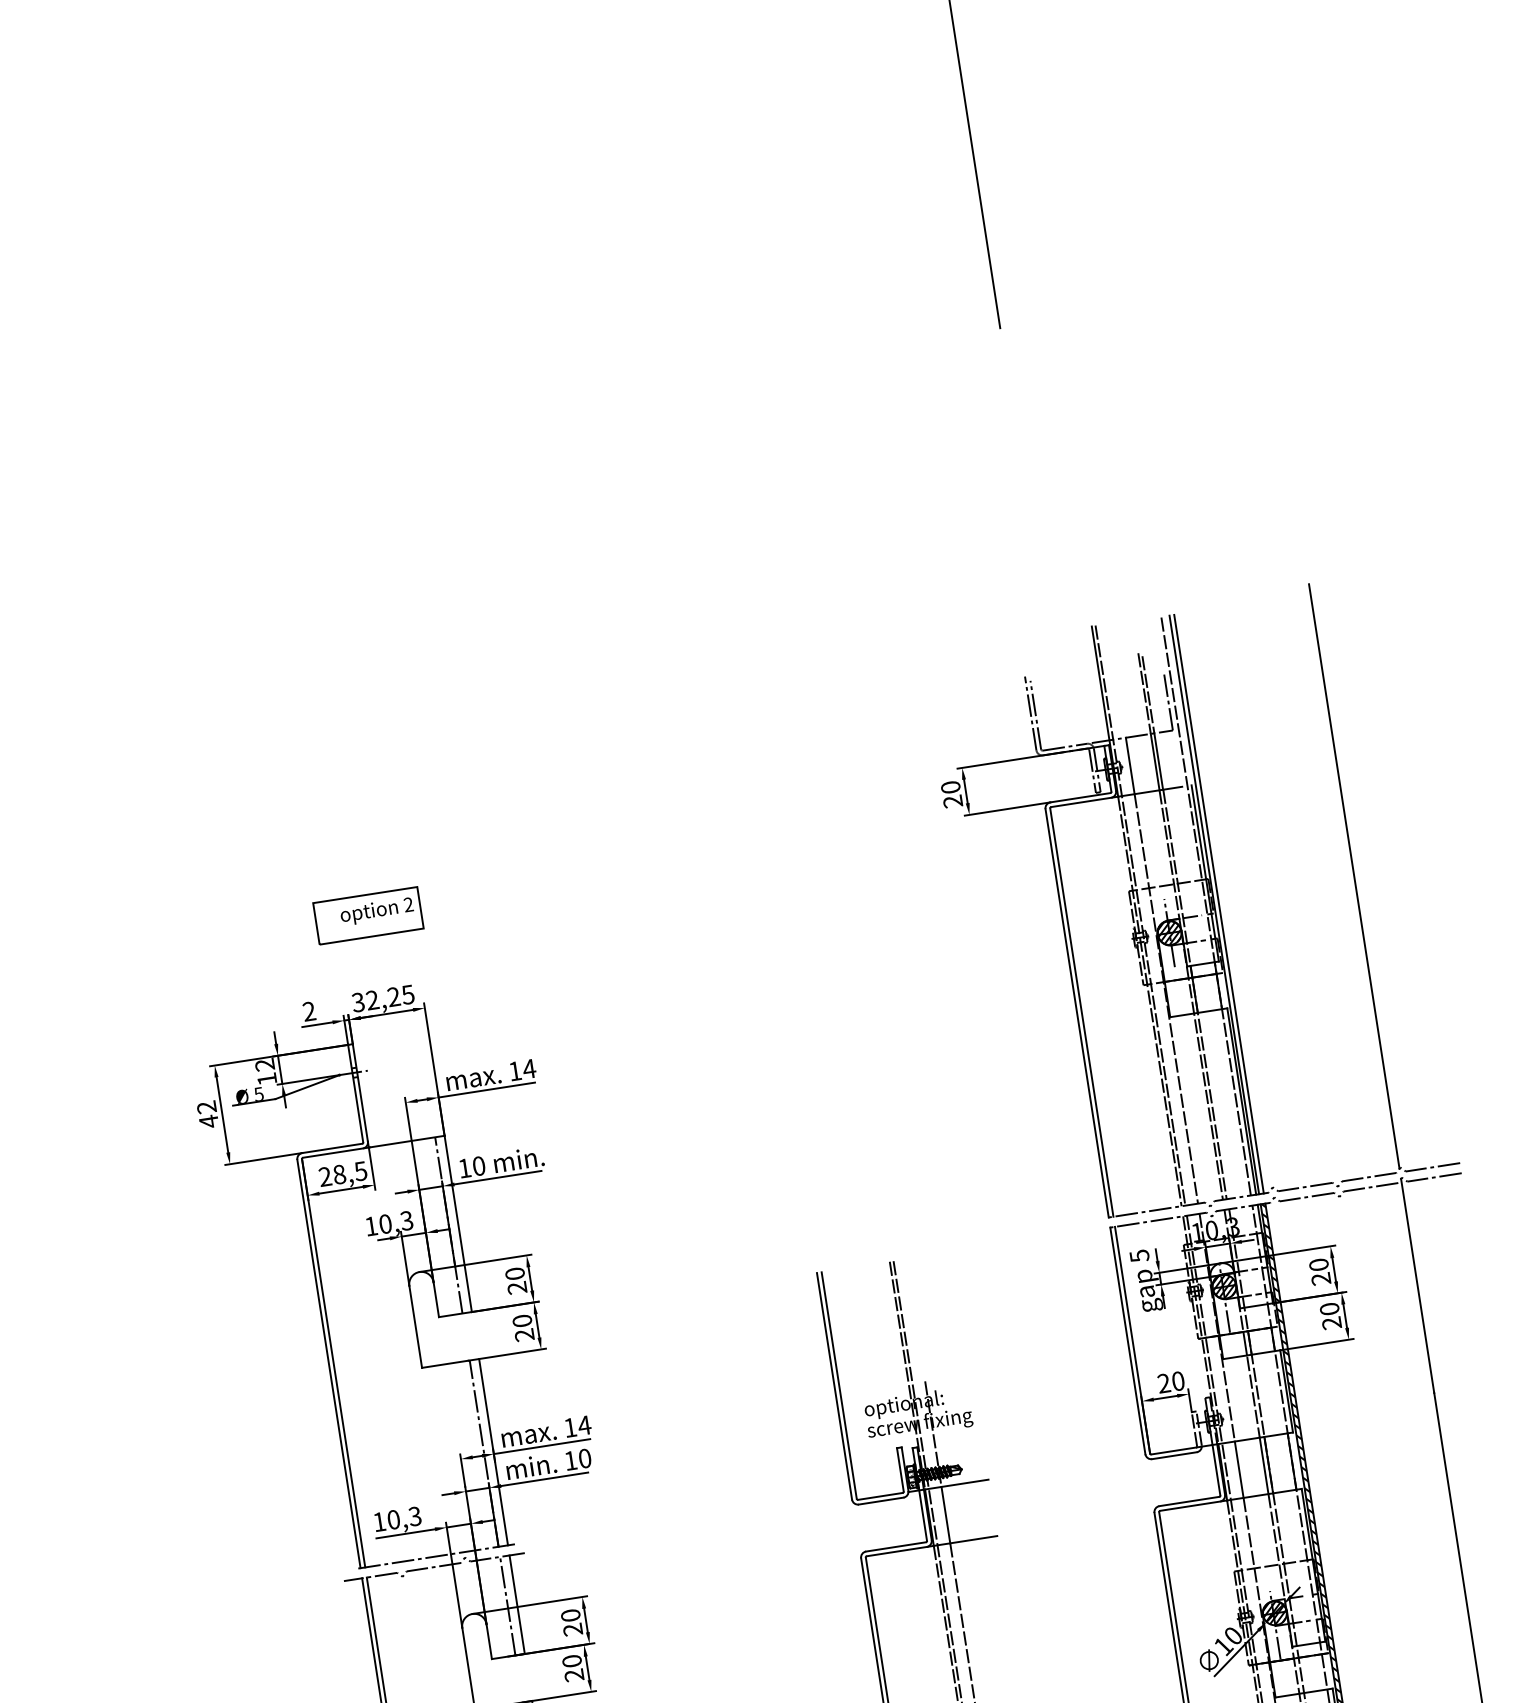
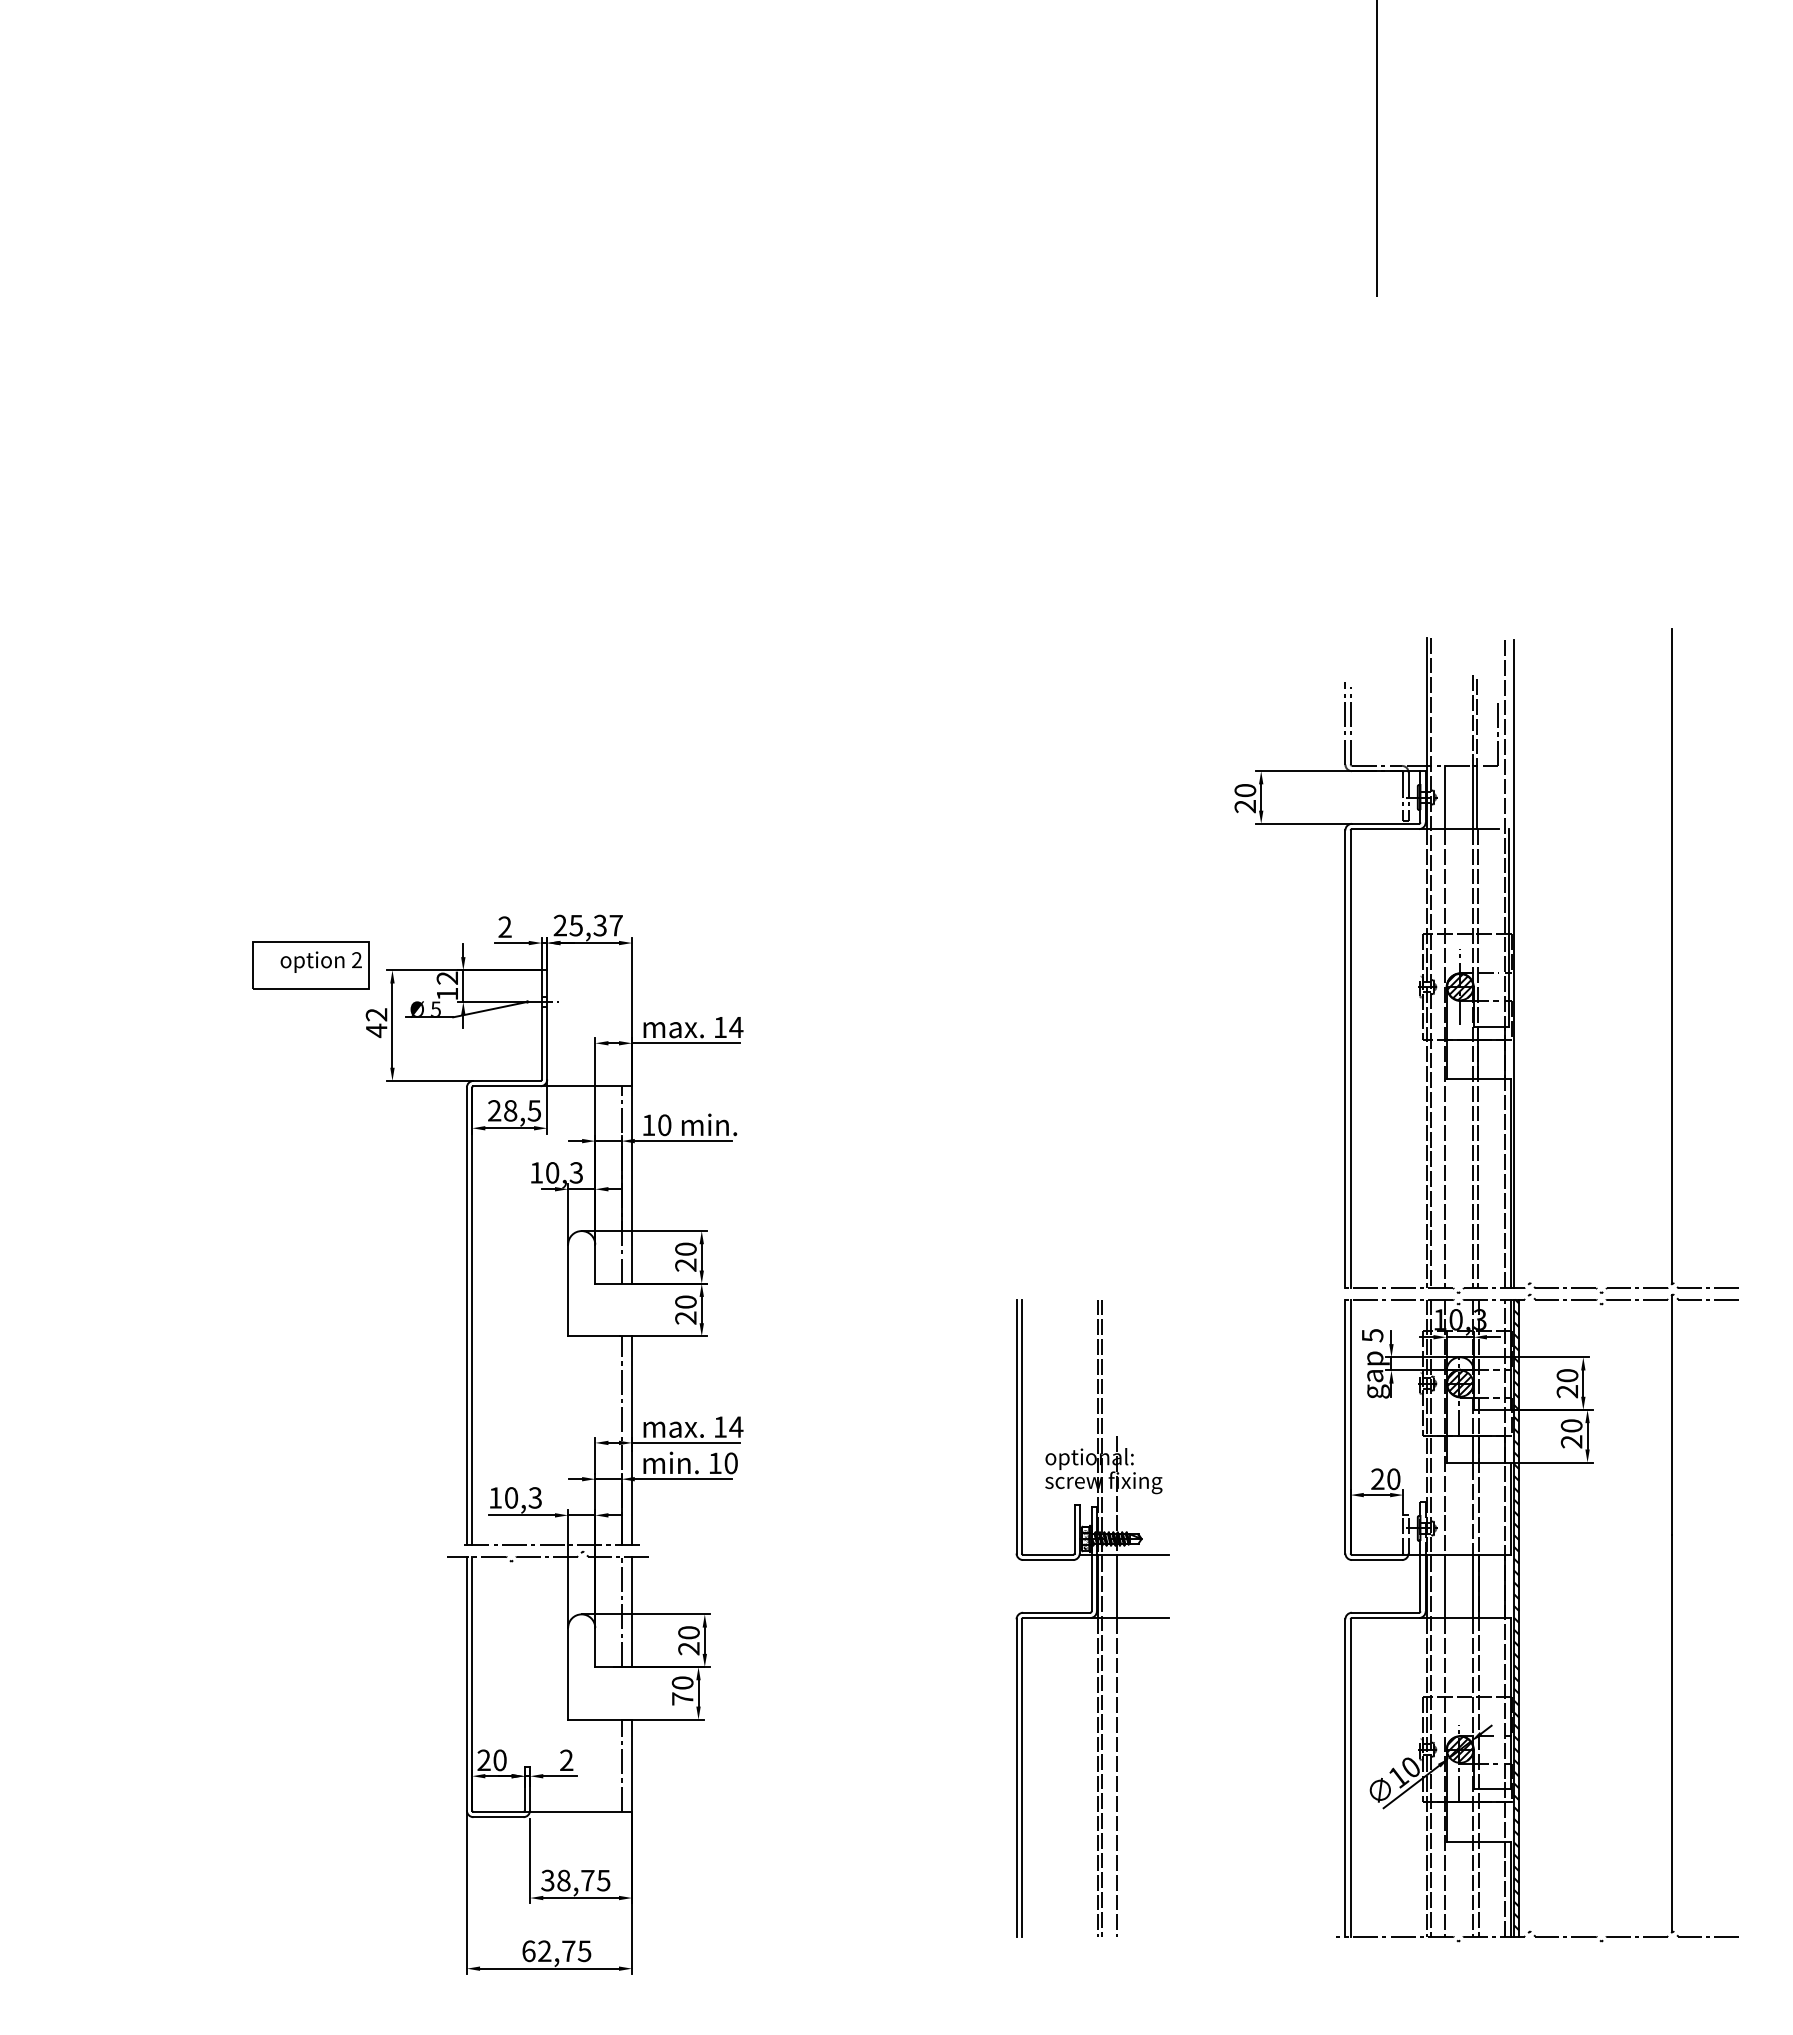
line: (1219, 903) -> (1519, 963), removed
part: (367, 915) -> (310, 965), moved
text: (382, 998) -> (587, 925), 32,25 -> 25,37
text: (574, 1675) -> (682, 1698), 20 -> 70

